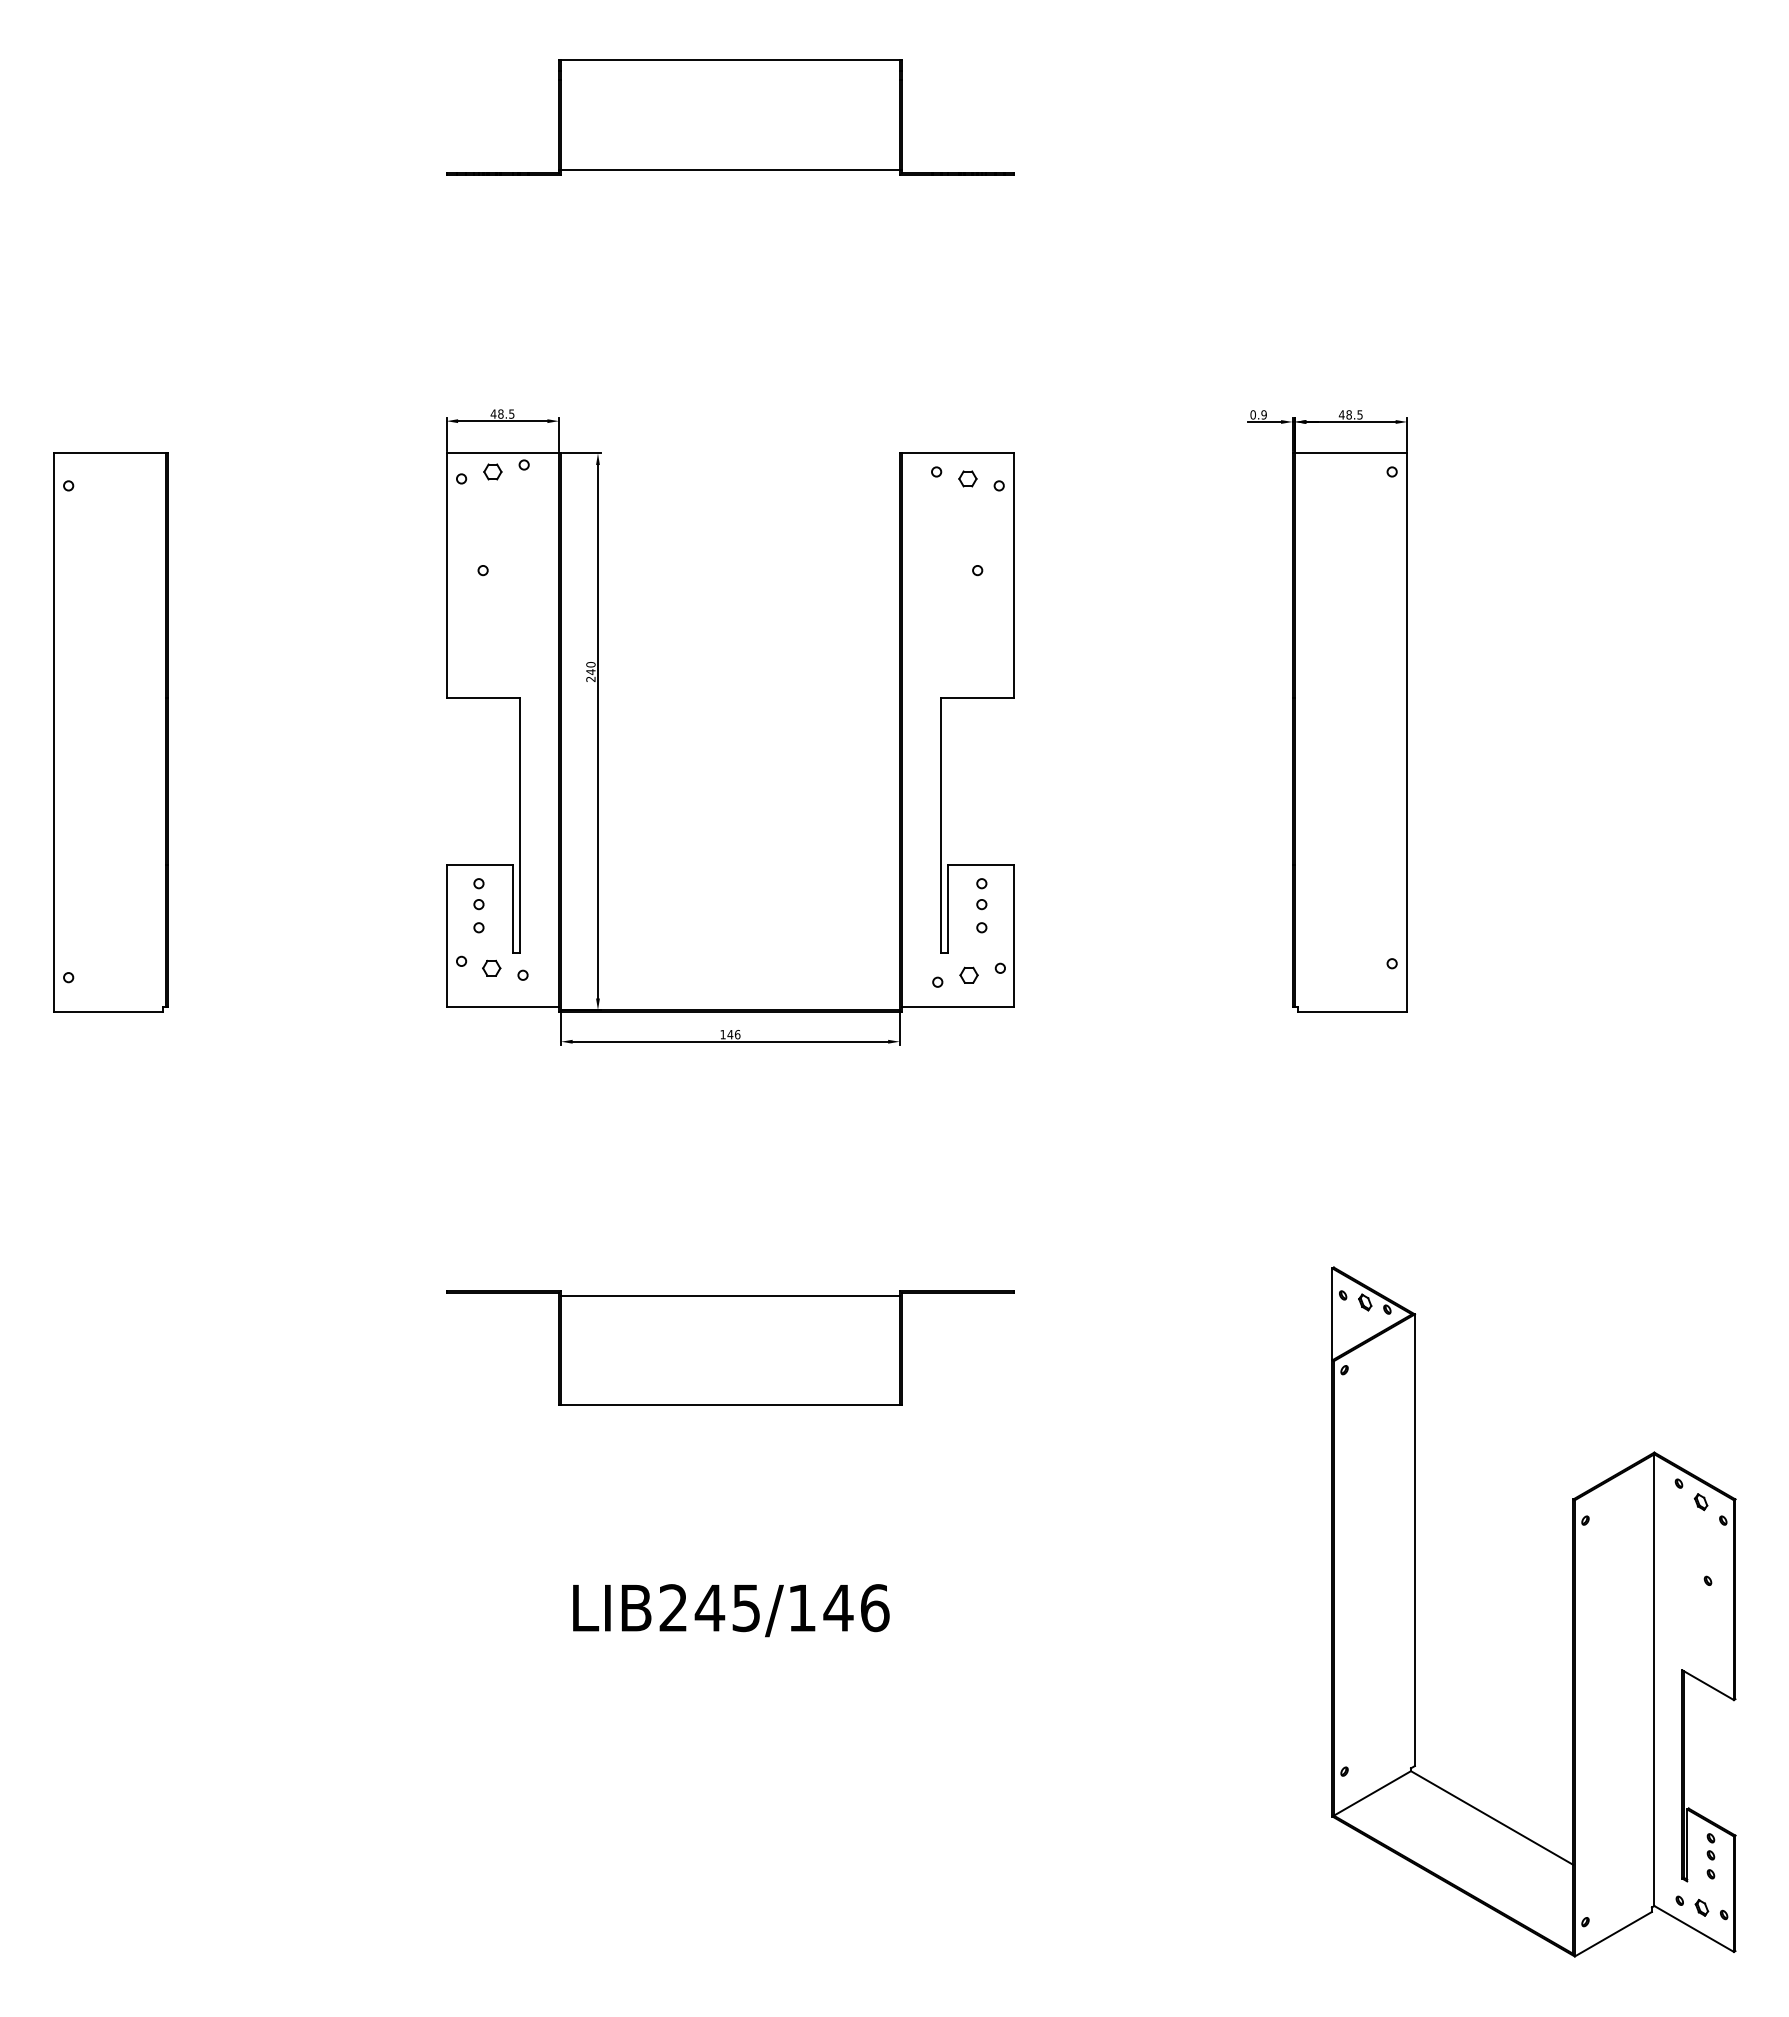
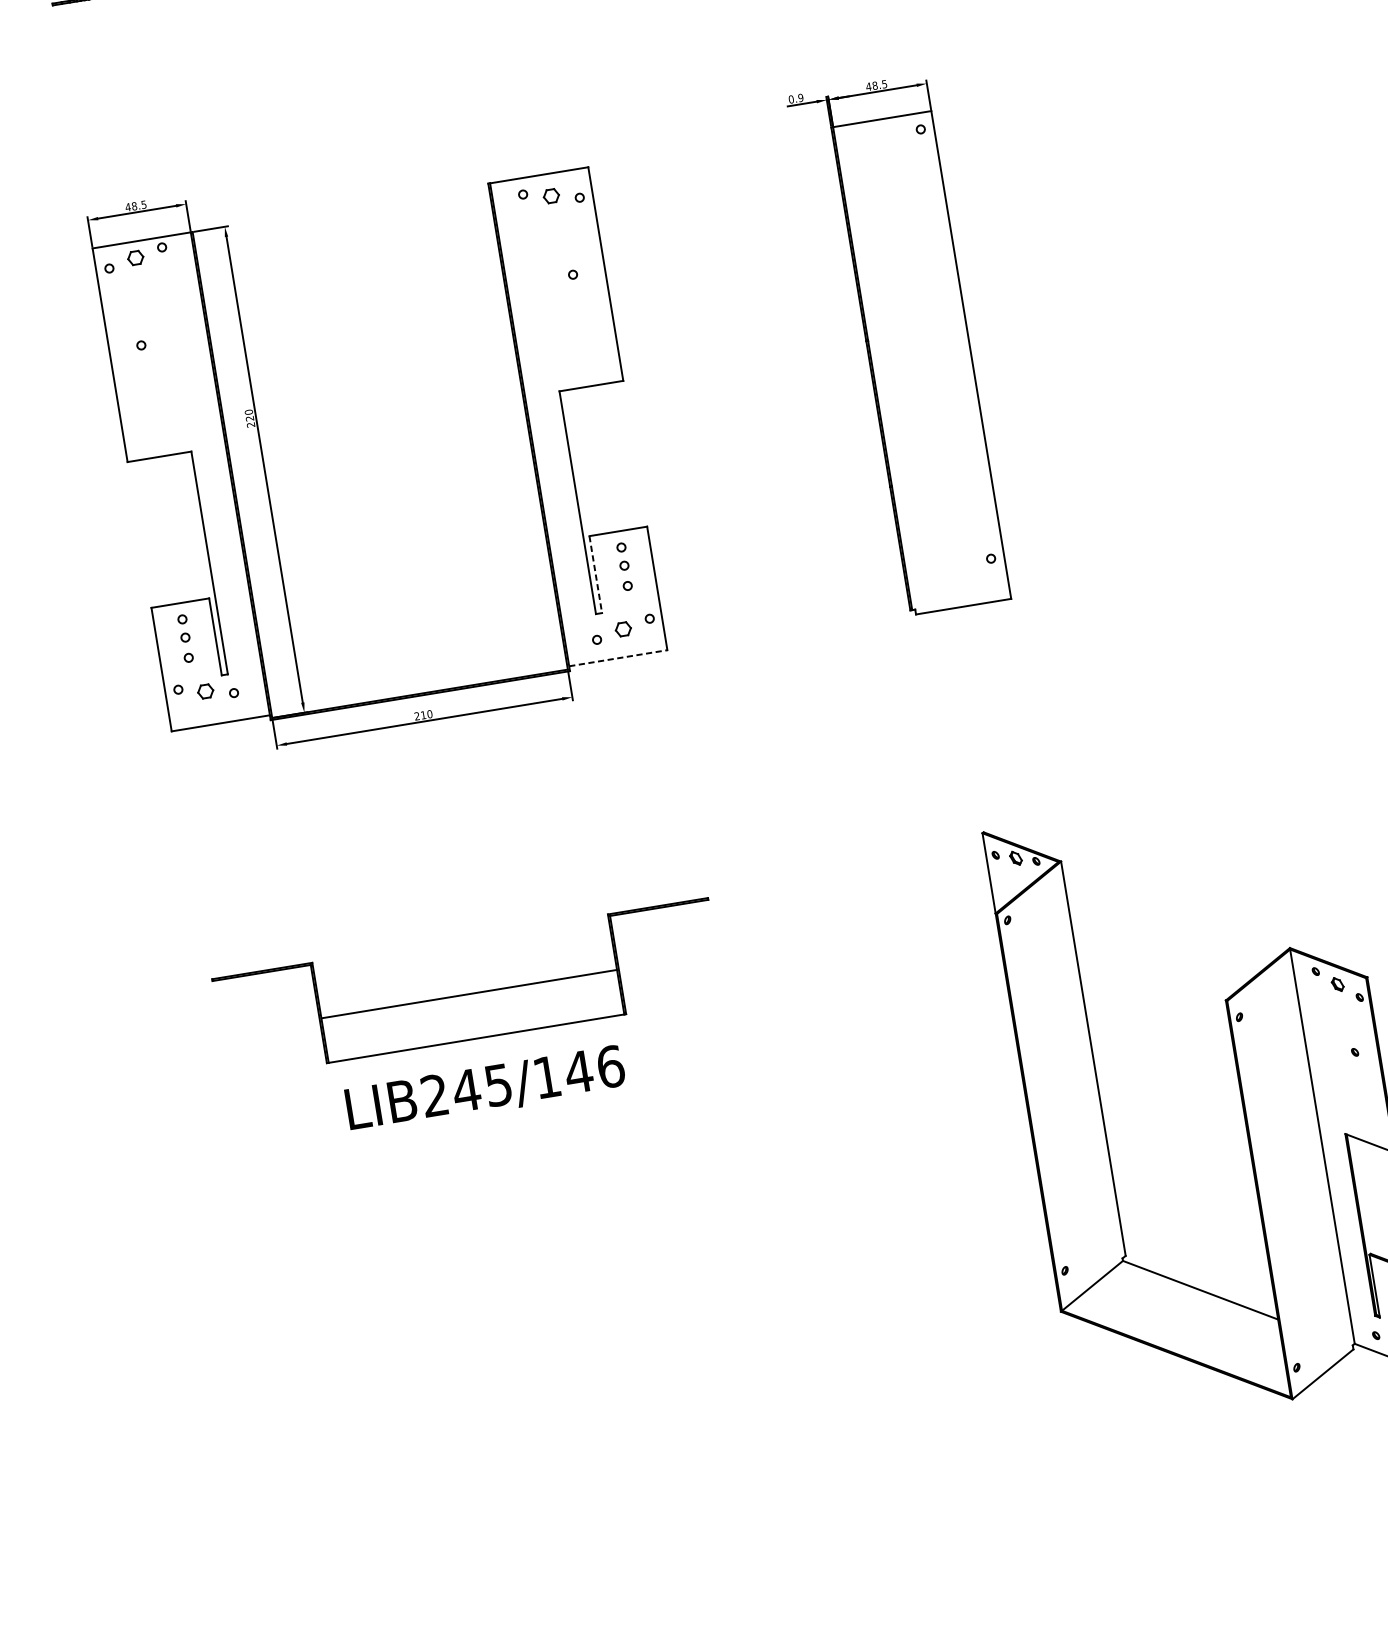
text: (590, 672) -> (249, 419), 240 -> 220
line: (948, 909) -> (596, 574), solid -> dashed
line: (958, 1006) -> (618, 658), solid -> dashed
text: (730, 1034) -> (423, 715), 146 -> 210
line: (730, 1296) -> (469, 994), moved
text: (731, 1610) -> (485, 1089), moved

